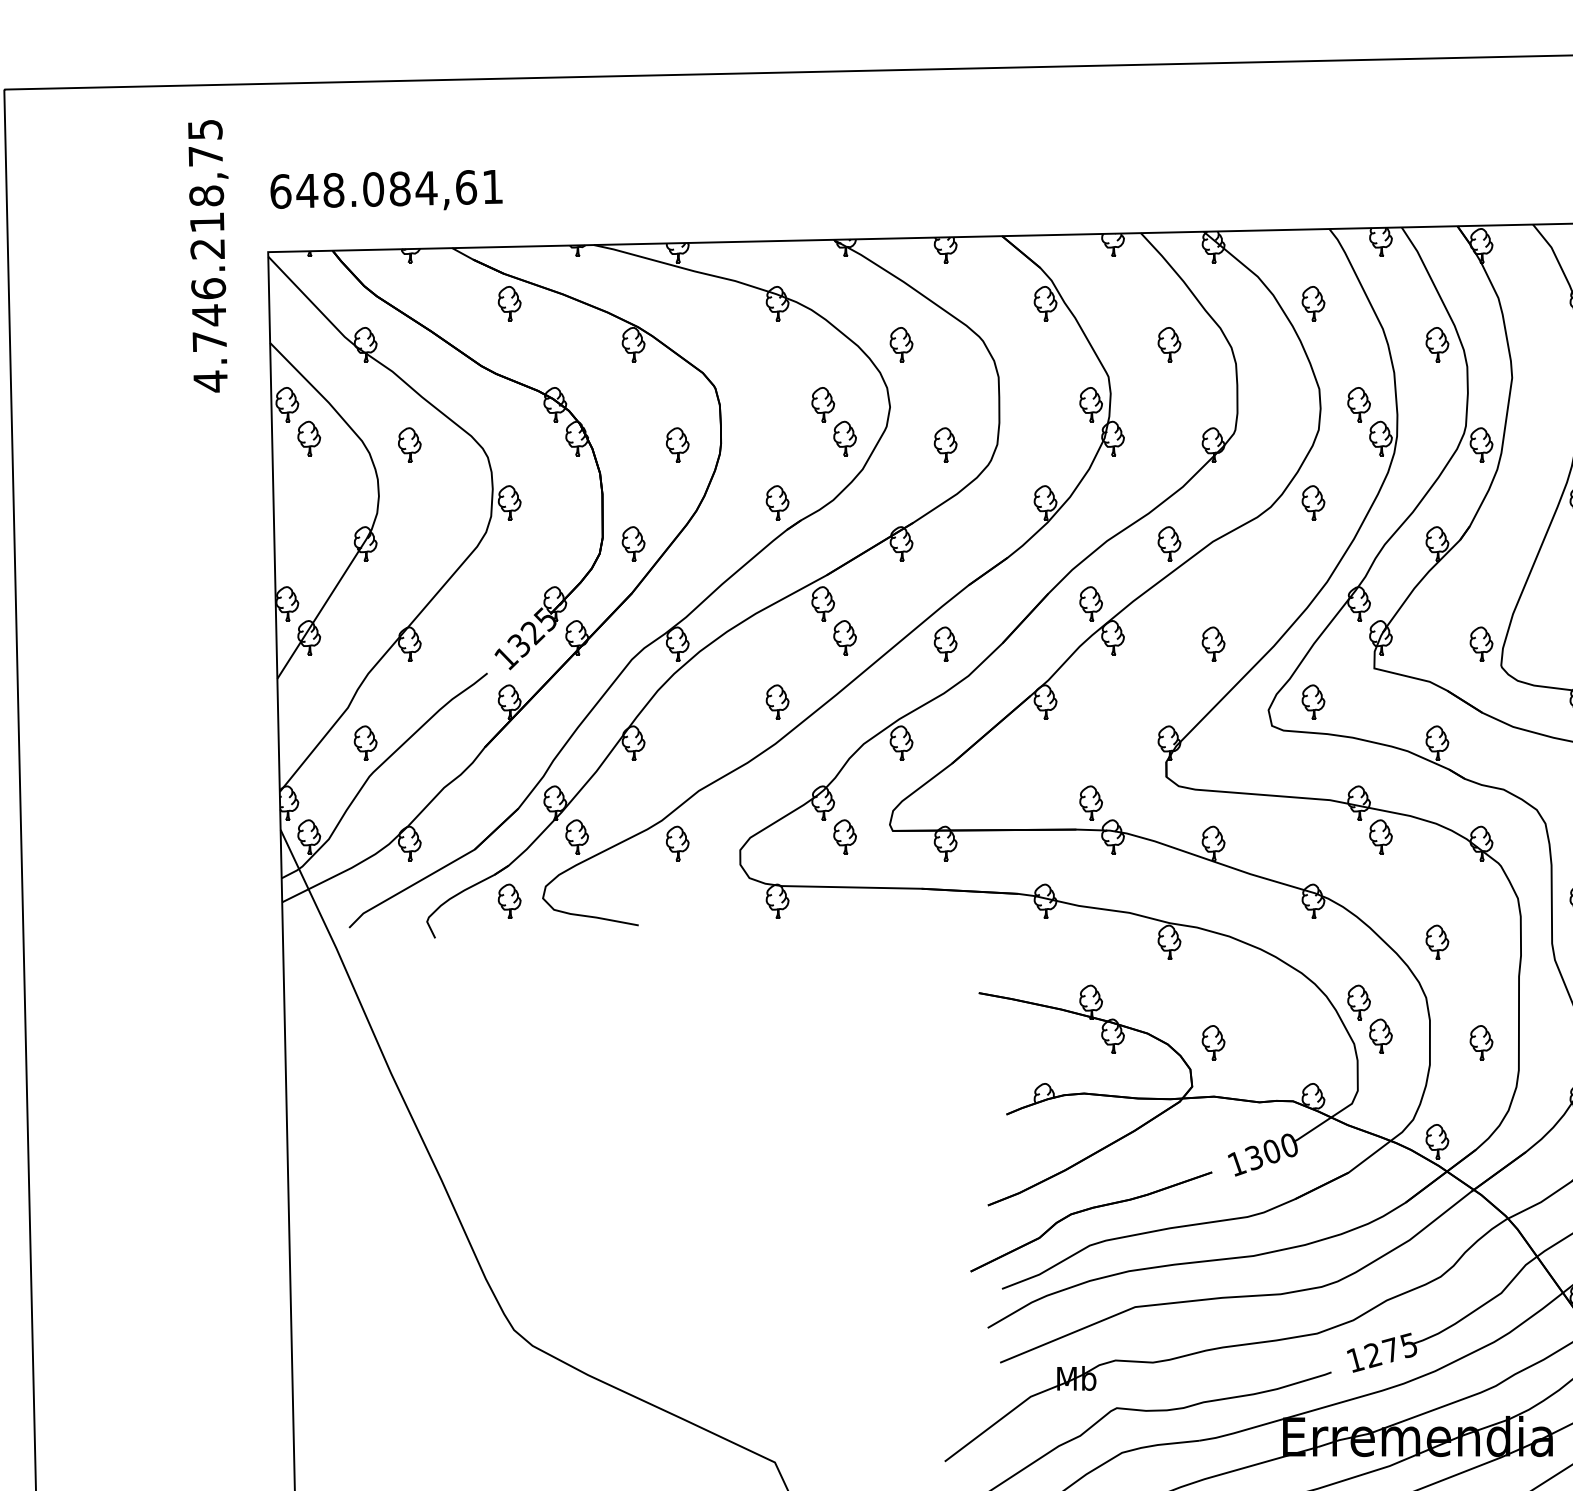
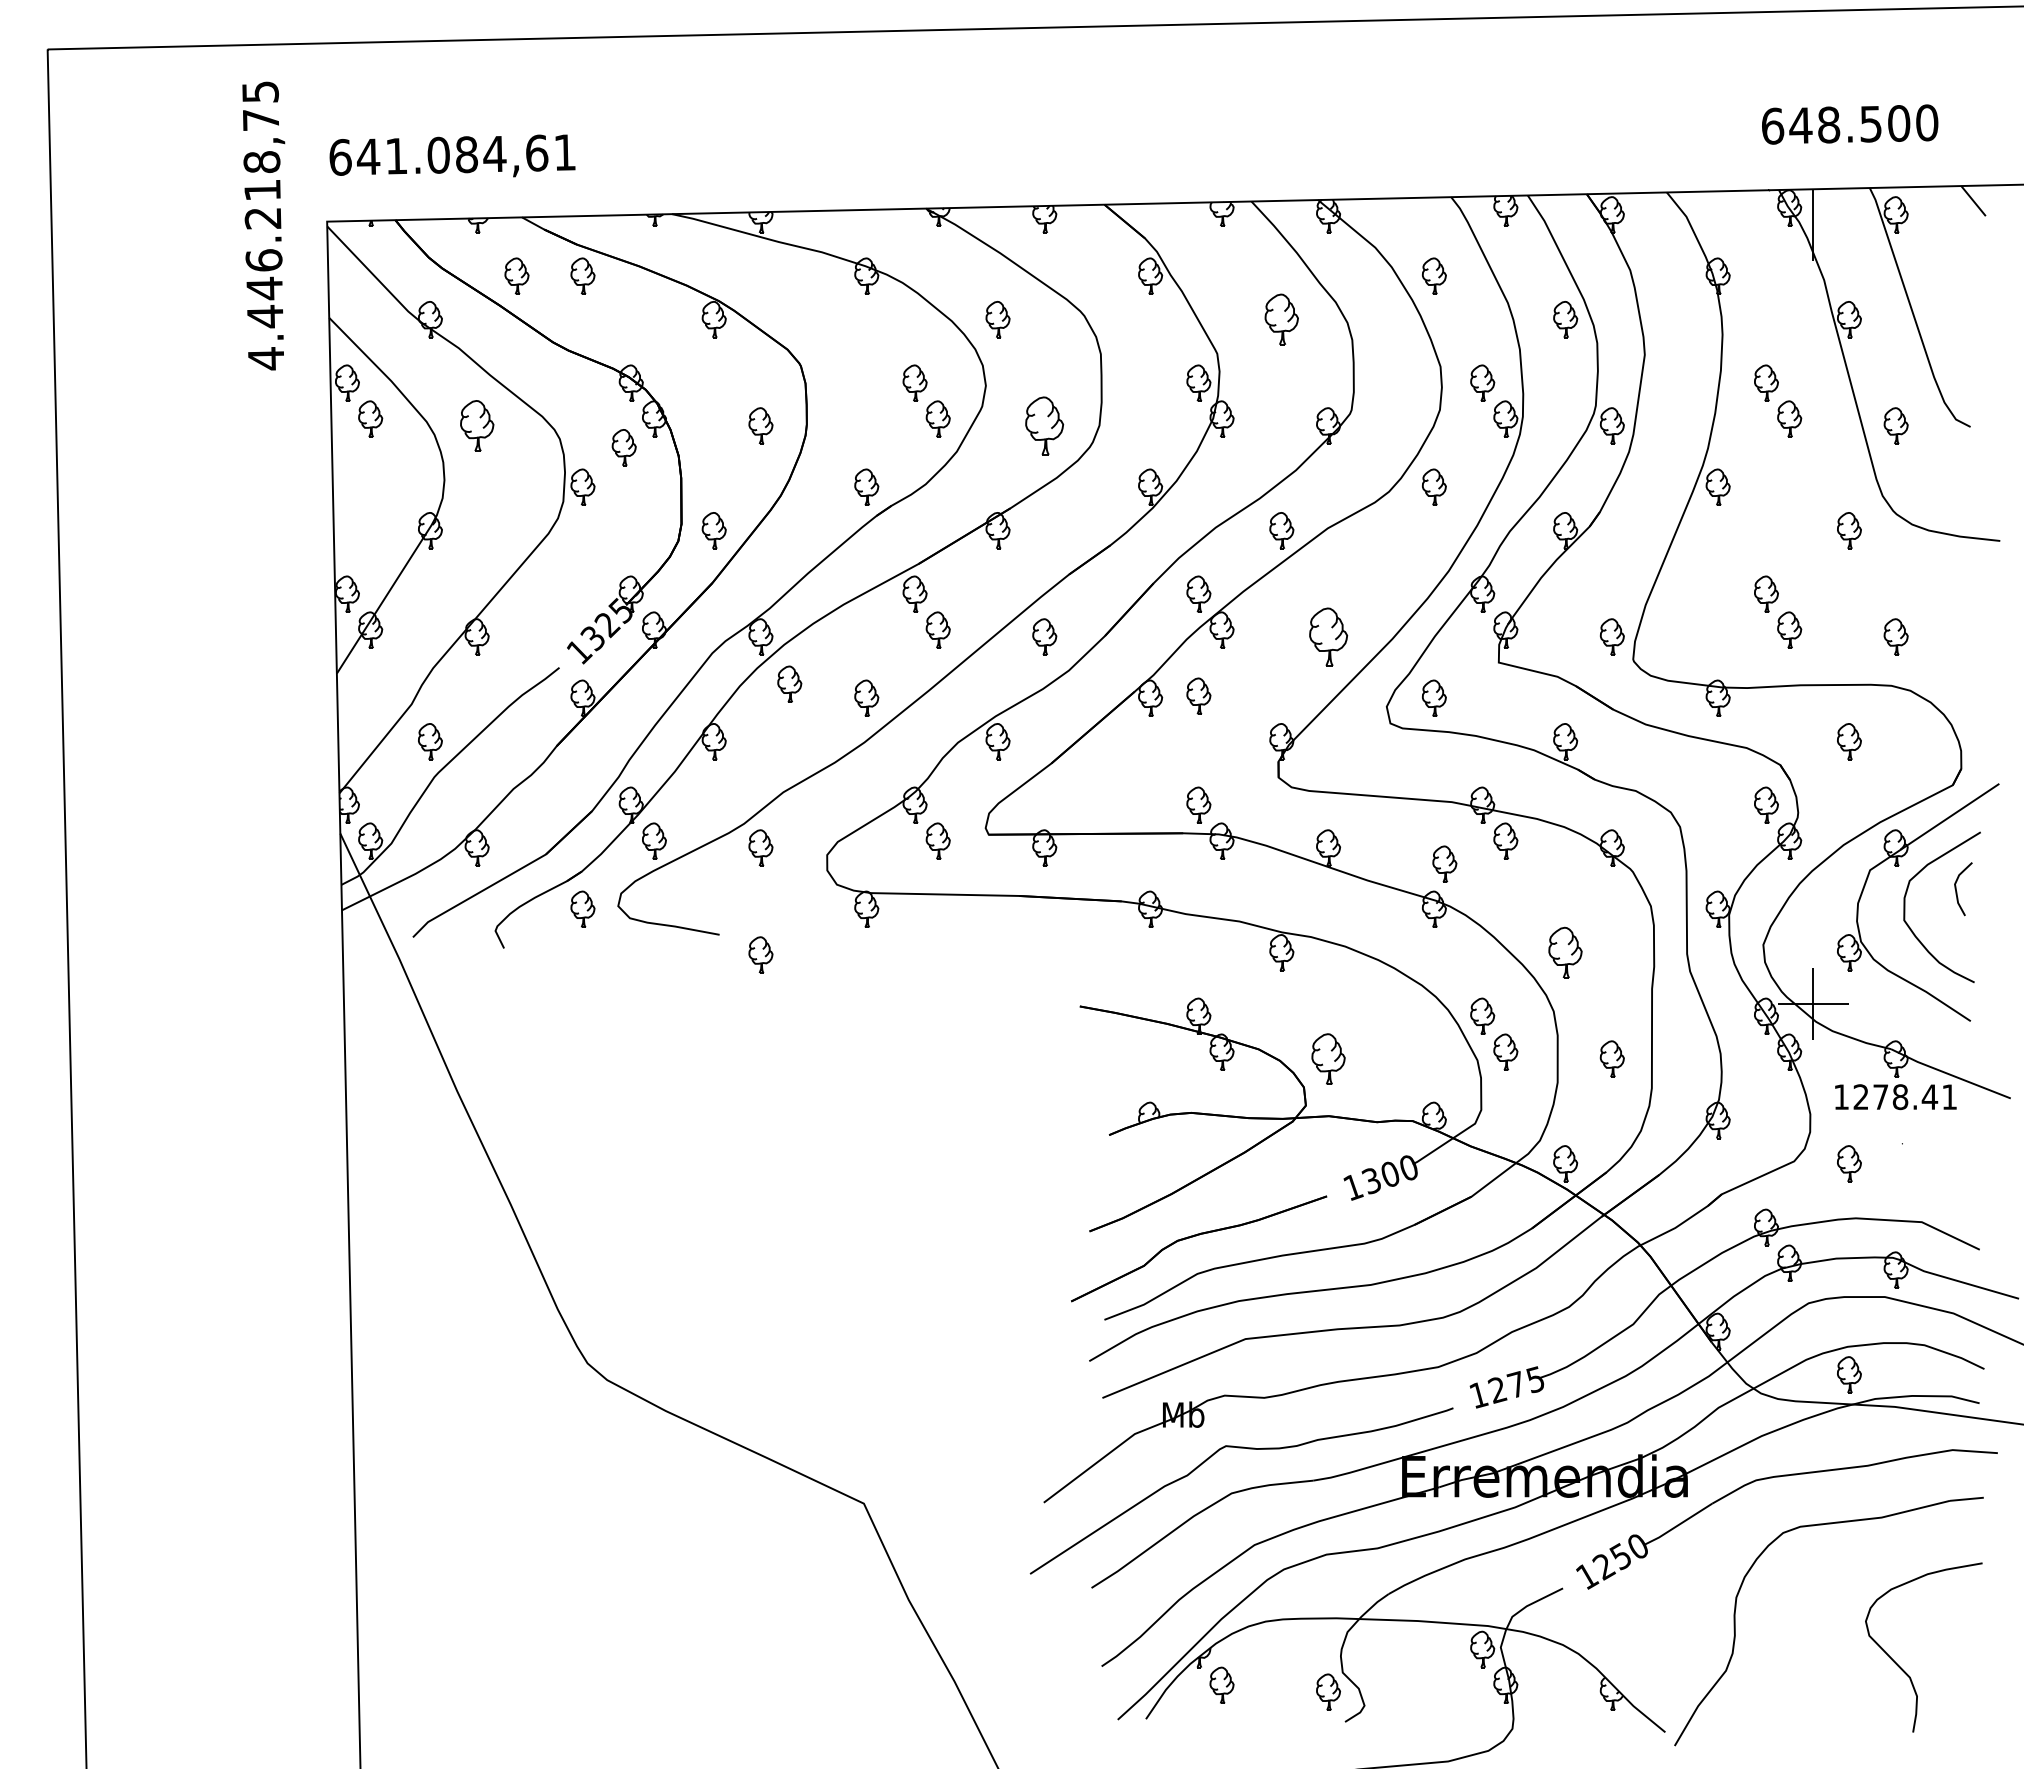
text: (333, 189) -> (396, 155), 648.084,61 -> 641.084,61
part: (446, 302) -> (516, 275), added
text: (209, 341) -> (265, 316), 4.746.218,75 -> 4.446.218,75
part: (1169, 344) -> (1281, 319), size x1.4
part: (409, 444) -> (476, 425), size x1.4
part: (945, 444) -> (1044, 425), size x1.6
part: (547, 465) -> (623, 447), added
part: (1213, 643) -> (1328, 636), size x1.6
part: (704, 688) -> (789, 683), added
part: (1090, 699) -> (1198, 695), added
part: (1323, 858) -> (1444, 863), added
part: (1437, 942) -> (1565, 952), size x1.4
part: (677, 944) -> (760, 954), added
part: (1213, 1042) -> (1328, 1058), size x1.4

